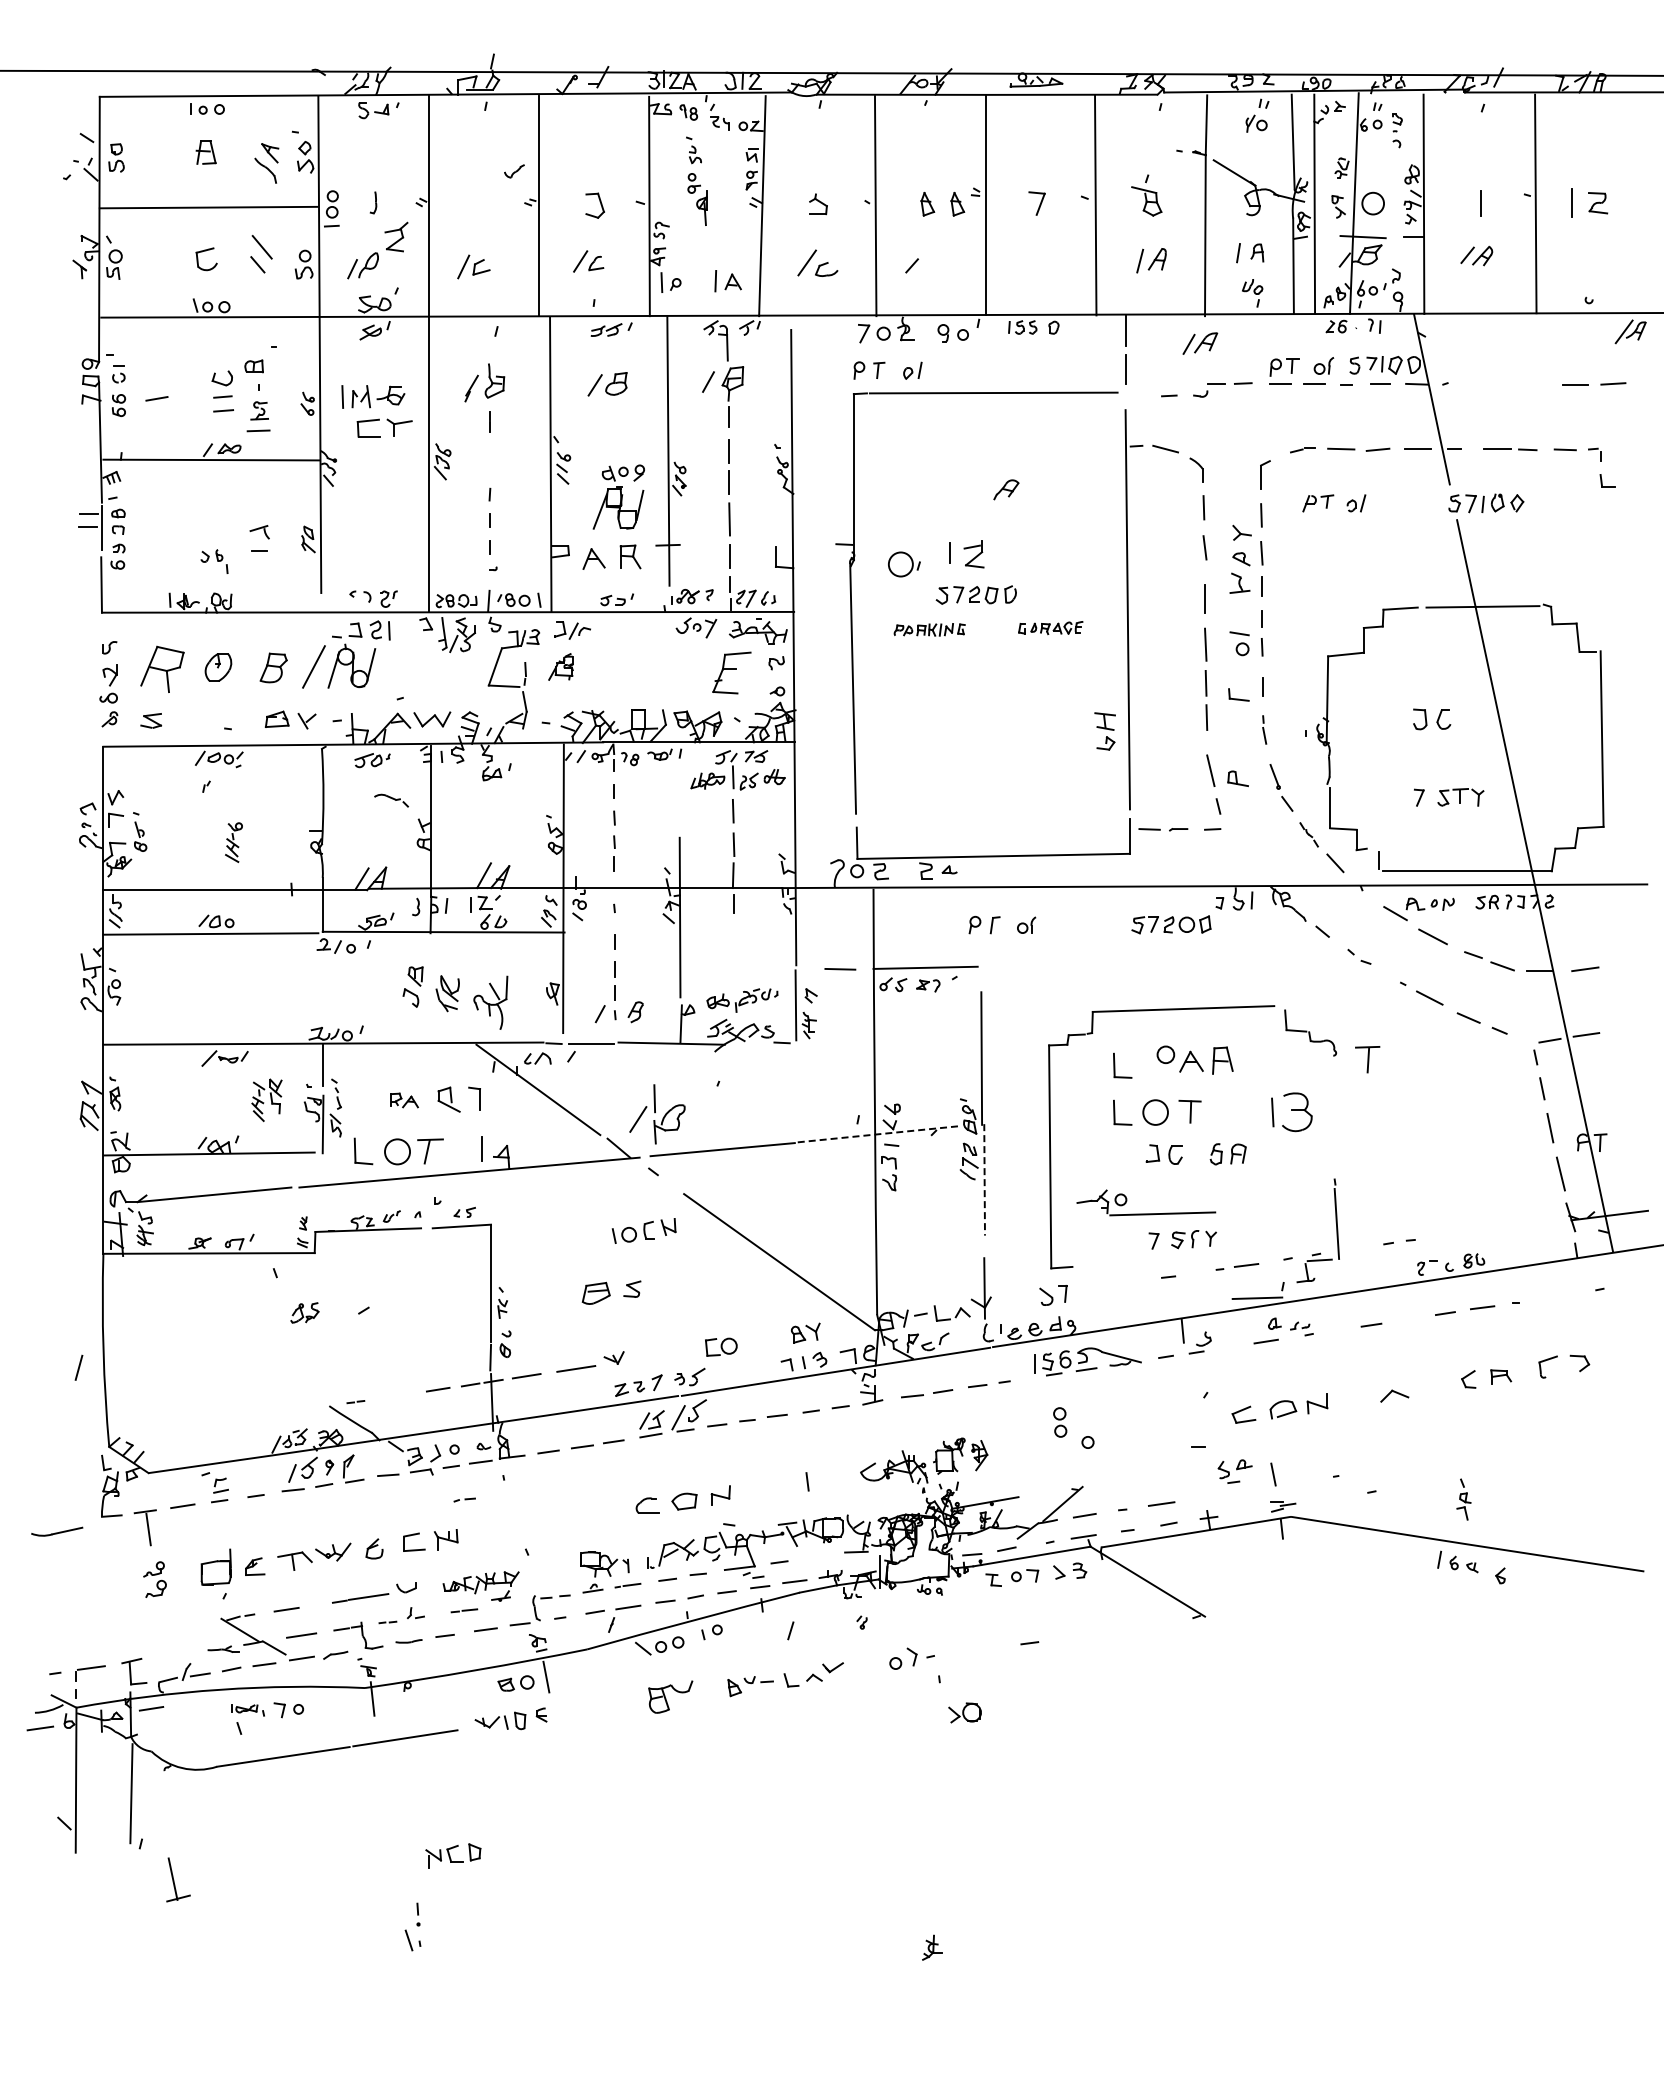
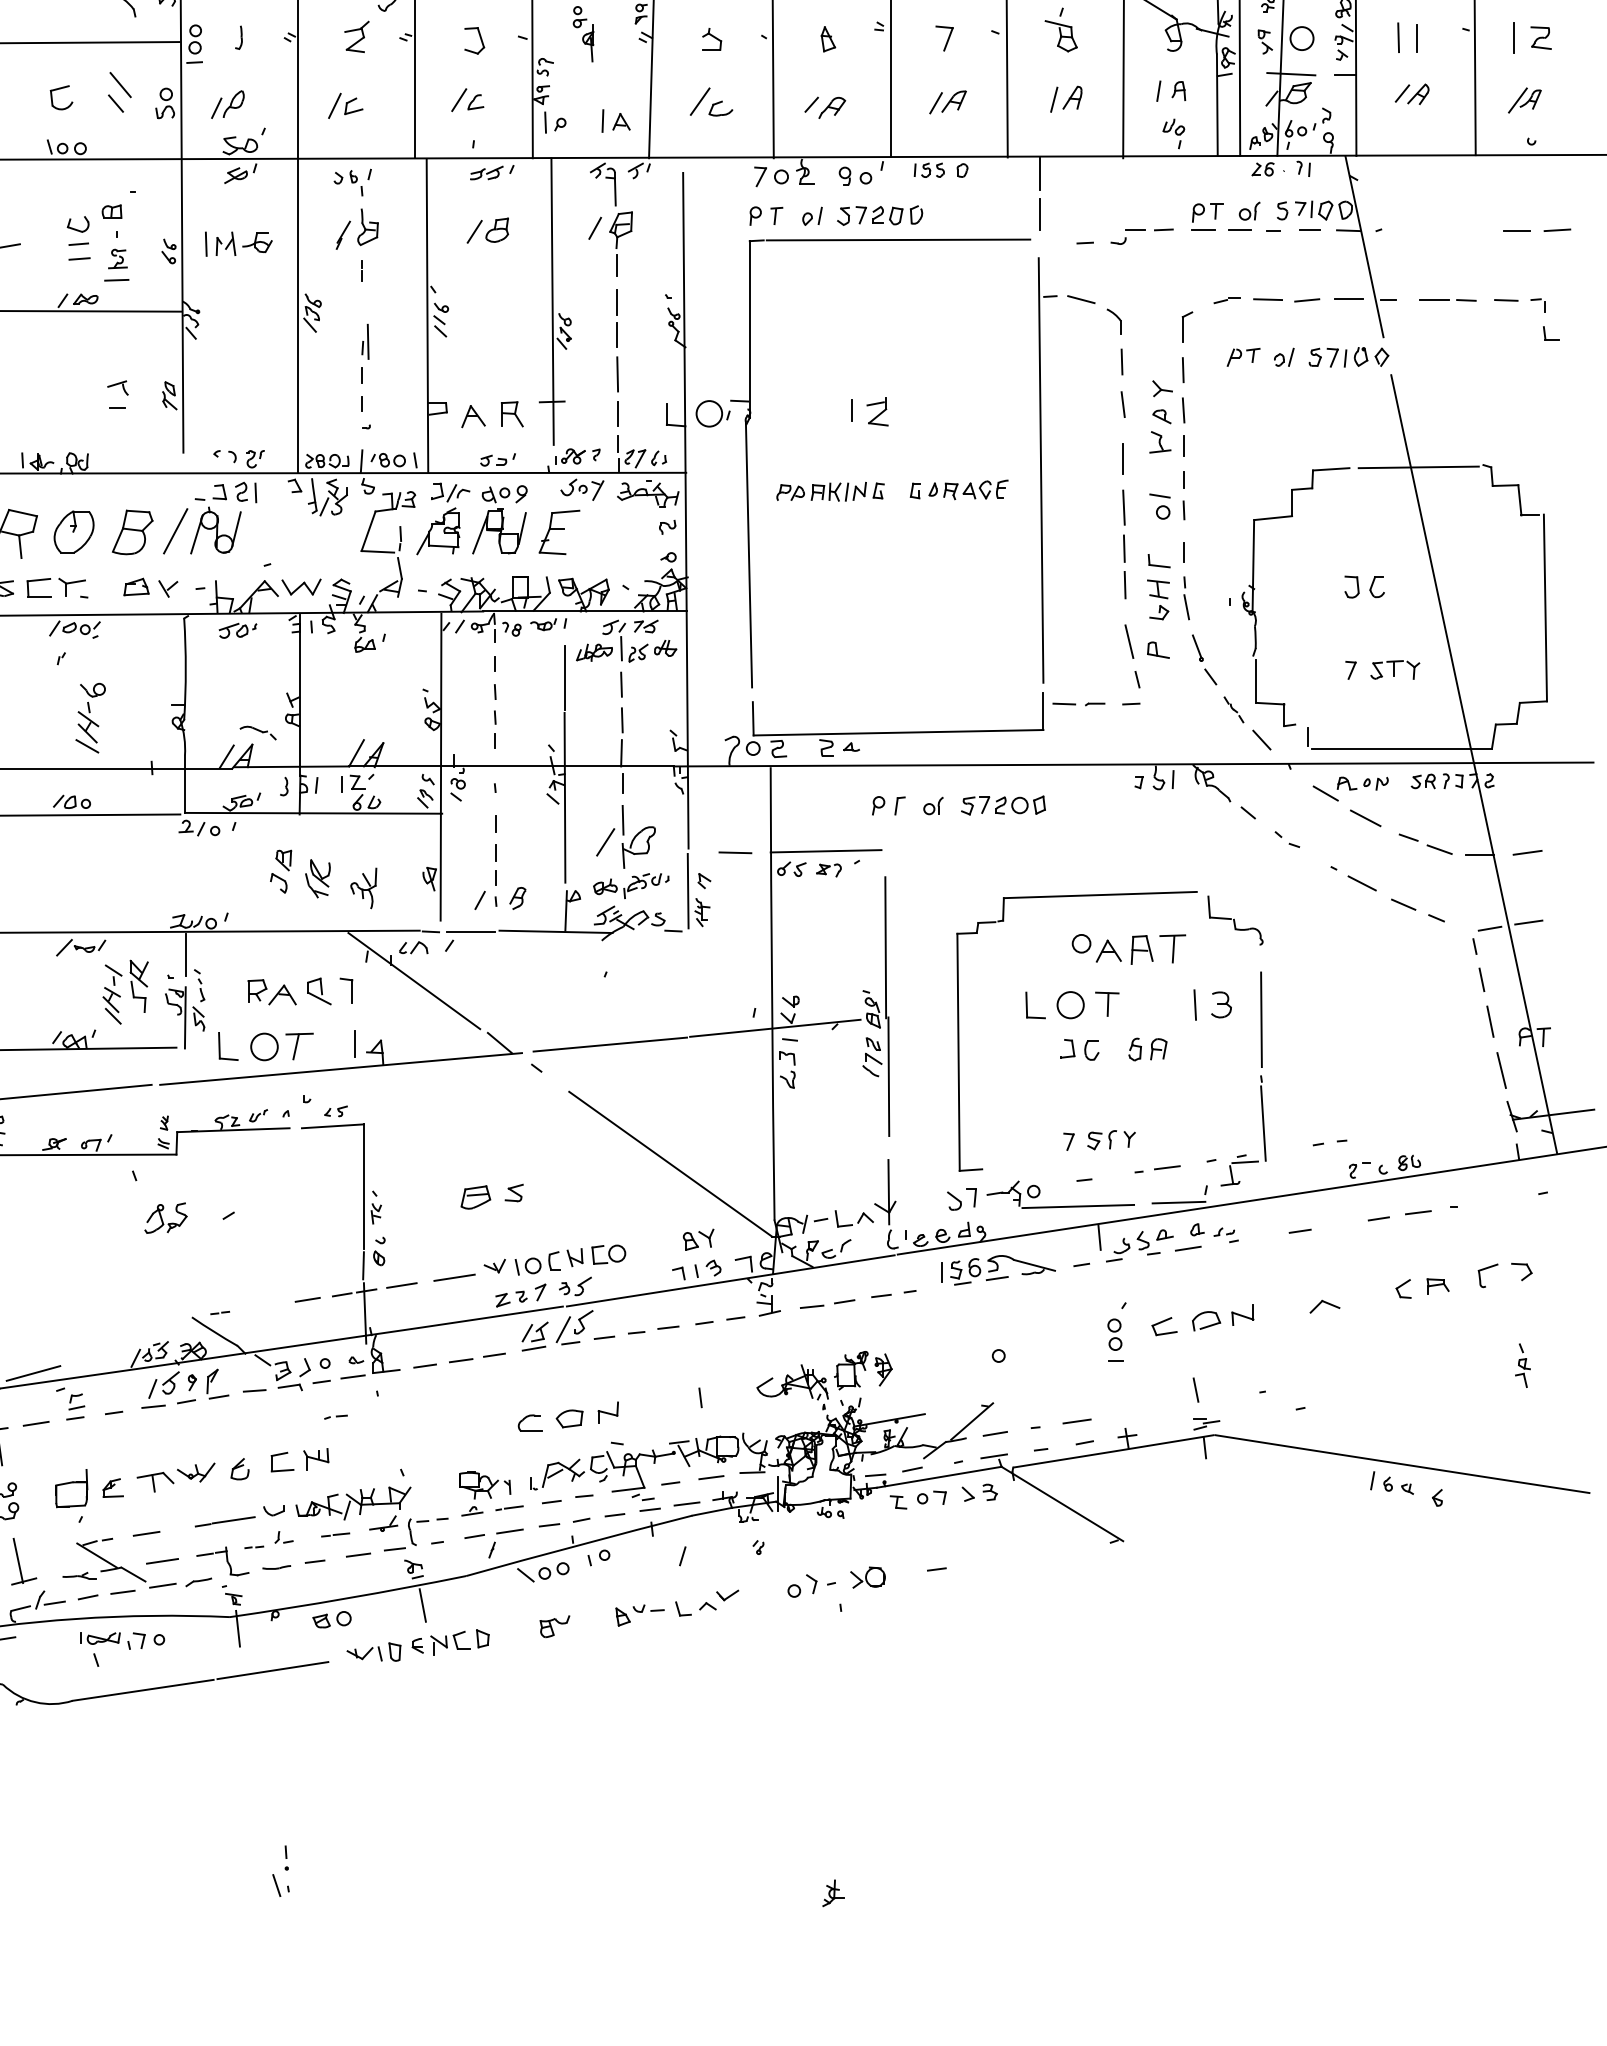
line: (1463, 202) -> (1398, 37), added
part: (957, 203) -> (859, 38), removed
part: (396, 236) -> (356, 36), moved
part: (1630, 331) -> (1524, 100), moved
part: (1200, 343) -> (948, 102), moved
part: (389, 422) -> (61, 581), moved
line: (494, 488) -> (367, 341), added
part: (1006, 489) -> (832, 107), moved
part: (618, 496) -> (499, 519), moved
part: (1486, 503) -> (1349, 357), moved
part: (214, 561) -> (348, 183), moved
part: (904, 564) -> (713, 413), moved
part: (975, 594) -> (879, 214), moved
part: (1050, 627) -> (958, 489), size x1.43
part: (929, 629) -> (830, 491), size x1.43
part: (560, 666) -> (437, 530), size x1.67
part: (218, 667) -> (74, 531), size x1.43
part: (273, 667) -> (132, 531), size x1.43
part: (731, 672) -> (559, 531), moved
part: (1264, 729) -> (1186, 597), size x1.43
part: (1104, 731) -> (1157, 599), moved
part: (391, 800) -> (258, 732), moved
line: (679, 804) -> (564, 677), added
part: (233, 842) -> (90, 717), size x1.67
part: (1171, 924) -> (1003, 805), moved
part: (490, 1002) -> (363, 888), size x0.71
part: (1367, 1059) -> (1172, 948), moved
part: (1115, 1065) -> (1028, 955), removed
part: (266, 1099) -> (125, 991), size x1.43
part: (404, 1100) -> (271, 992), size x1.67
part: (1297, 1112) -> (1221, 1005), size x0.62
part: (657, 1114) -> (626, 837), moved
line: (1334, 1125) -> (1260, 1018), added
line: (877, 1134) -> (774, 1028), dashed -> solid
line: (984, 1179) -> (888, 1076), dashed -> solid
part: (1146, 1213) -> (1060, 1206), moved
part: (643, 1230) -> (548, 1261), moved
part: (304, 1312) -> (165, 1217), size x1.43
part: (1060, 1422) -> (1115, 1334), moved
line: (180, 1458) -> (33, 1373), added
part: (1234, 1471) -> (1154, 1242), moved
part: (1463, 1499) -> (1522, 1365), moved
line: (817, 1556) -> (711, 1477), added
part: (480, 1586) -> (352, 1509), size x1.43
part: (515, 1683) -> (331, 1619), moved
part: (670, 1696) -> (554, 1626), size x0.62
part: (247, 1710) -> (104, 1641), size x1.43
part: (964, 1712) -> (867, 1577), moved
part: (453, 1855) -> (460, 1642), moved
part: (178, 1879) -> (24, 1561), moved

